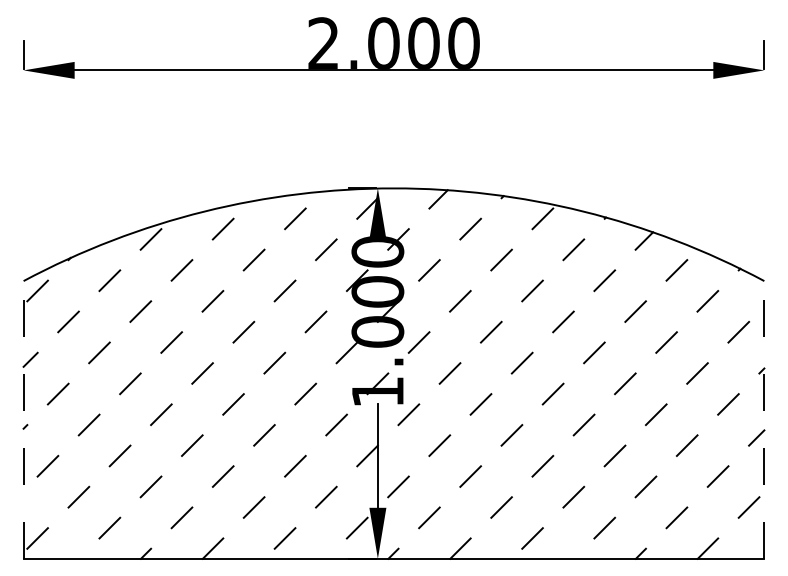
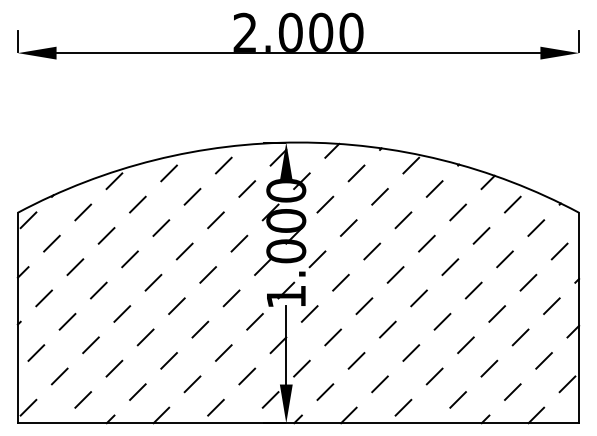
line: (23, 419) -> (17, 317), dashed -> solid
line: (764, 419) -> (579, 317), dashed -> solid

